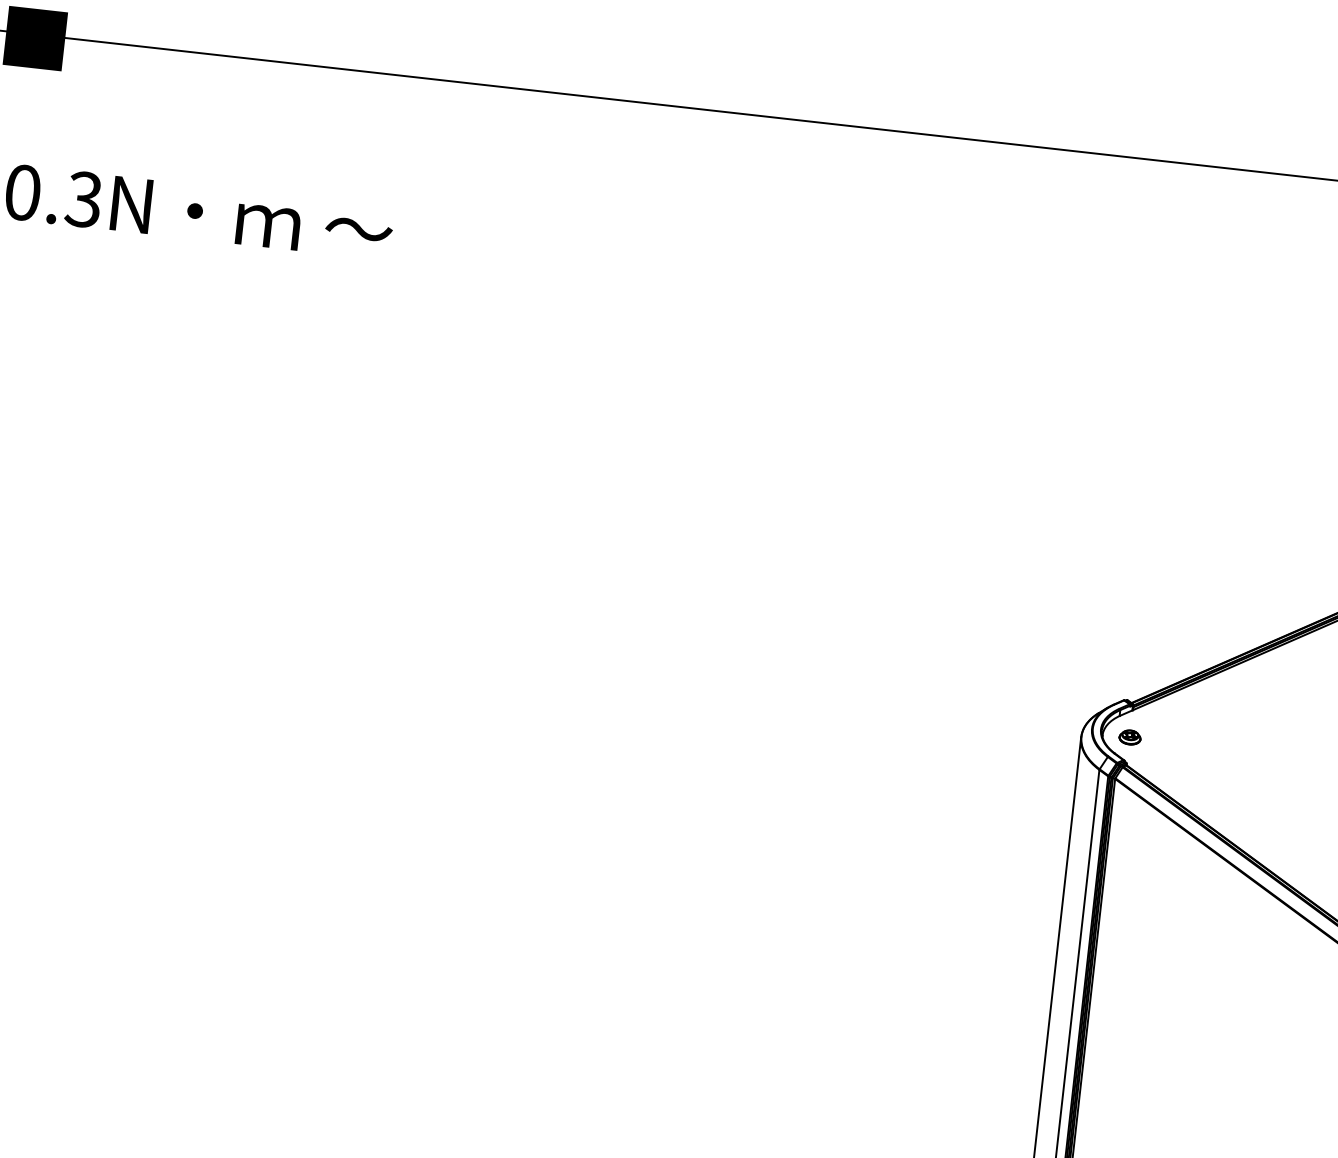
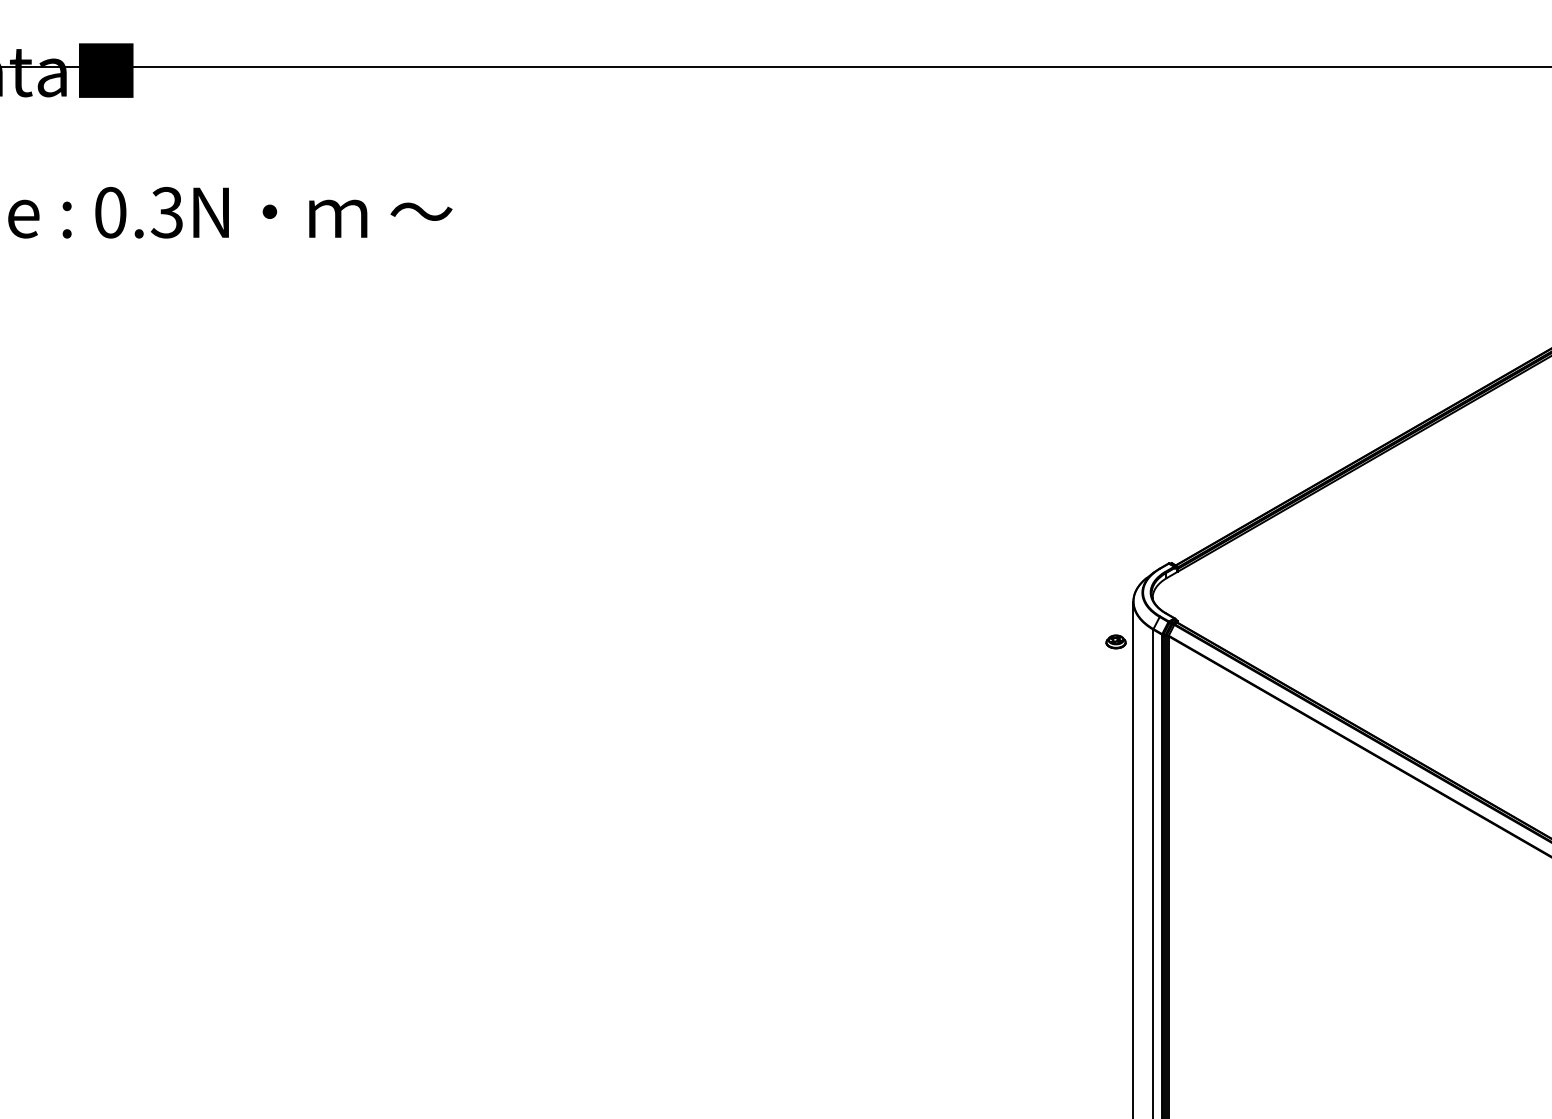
part: (1129, 736) -> (1115, 641), moved

